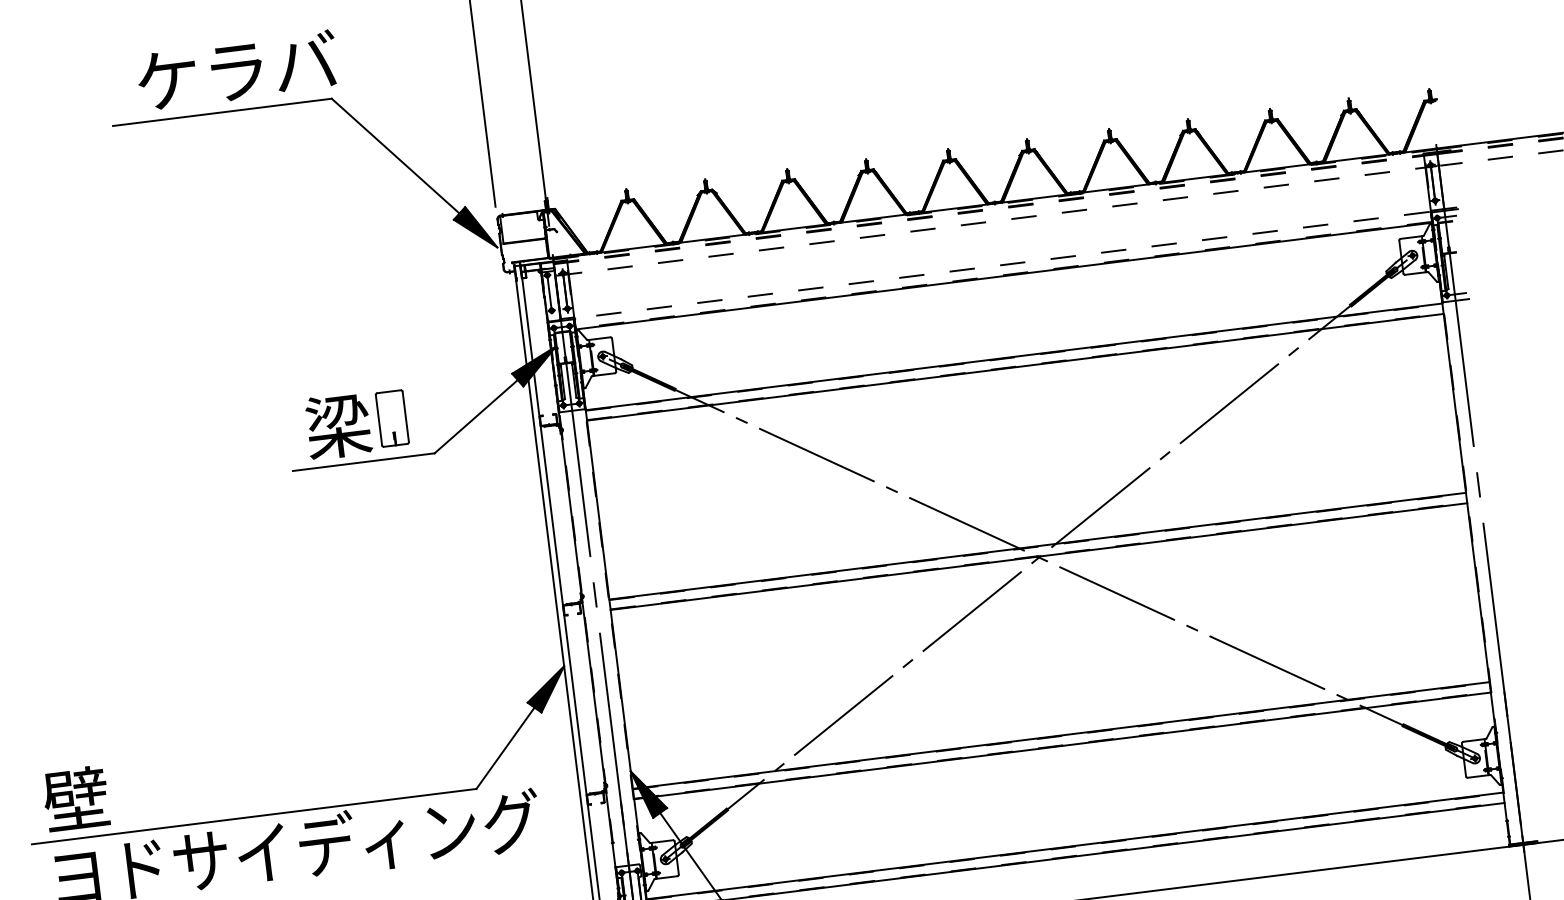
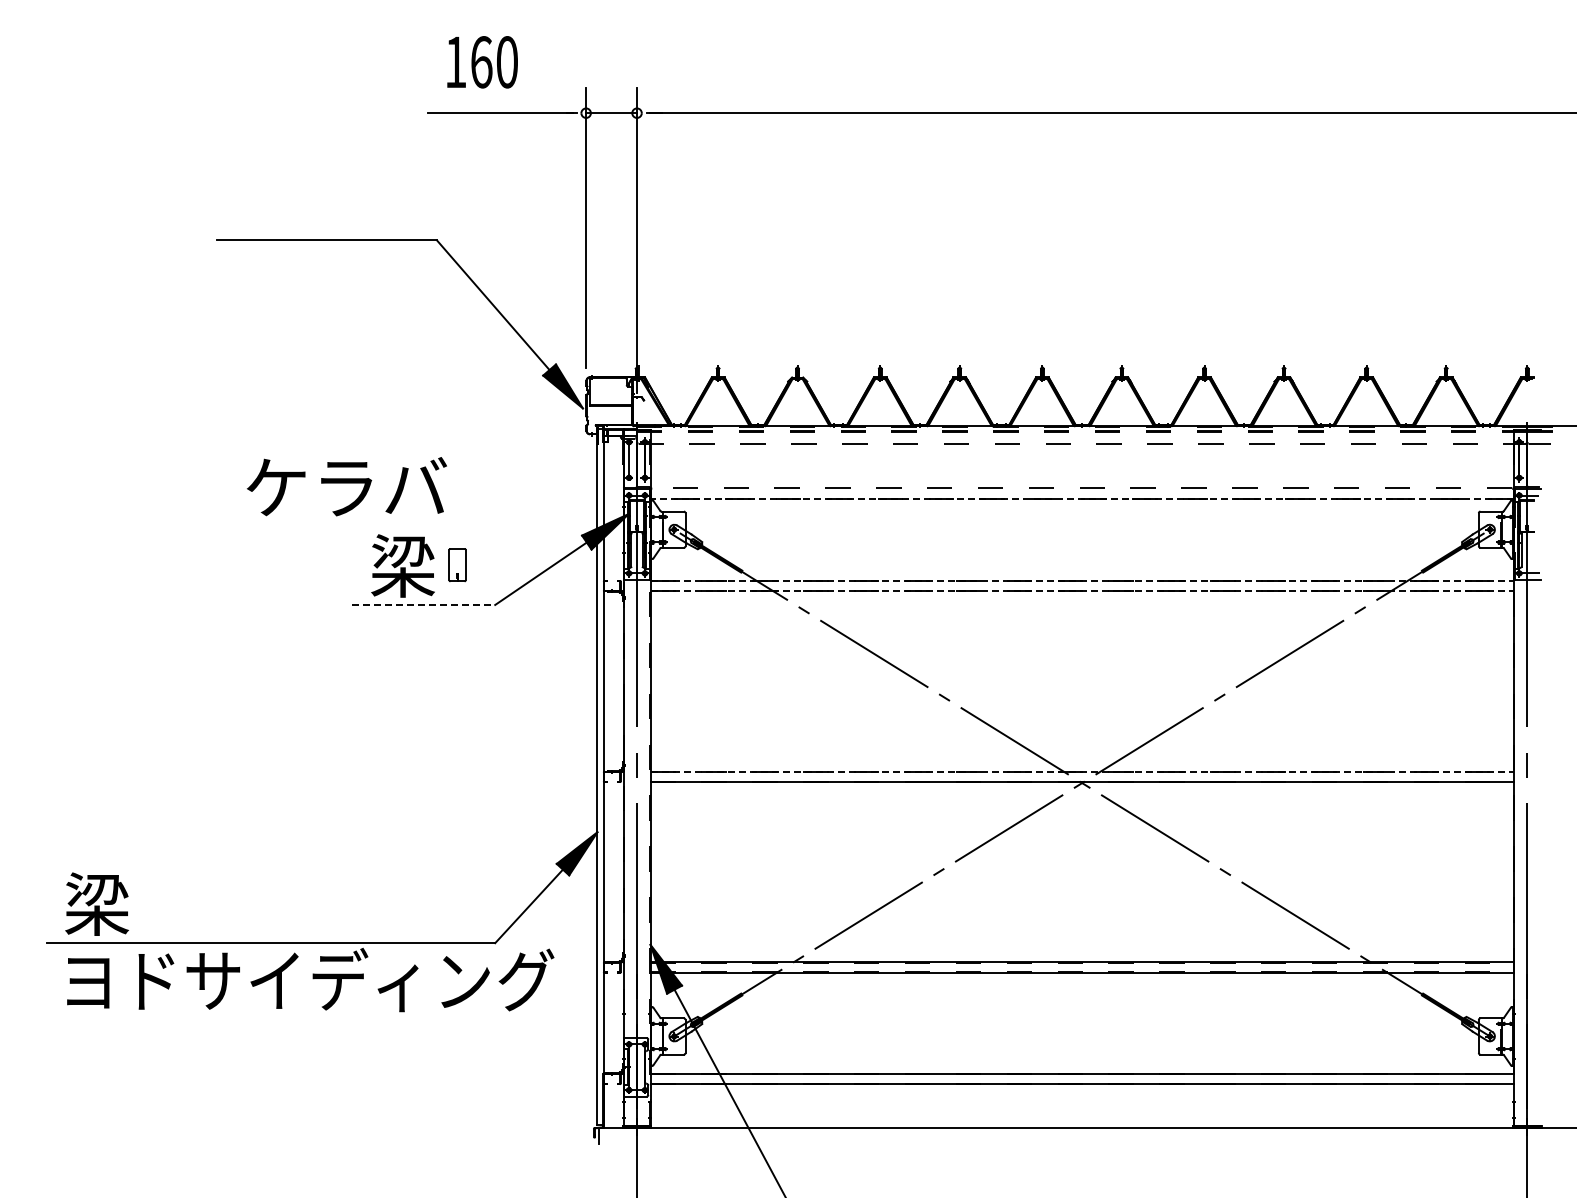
text: (237, 70) -> (346, 486), moved
line: (1003, 276) -> (1081, 499), solid -> dashed
line: (1014, 356) -> (1082, 580), solid -> dashed
line: (1015, 367) -> (1082, 591), solid -> dashed
part: (392, 417) -> (457, 564), size x0.6
line: (364, 461) -> (424, 604), solid -> dashed
line: (1037, 545) -> (1082, 771), solid -> dashed
text: (75, 798) -> (96, 903), 壁 -> 梁

